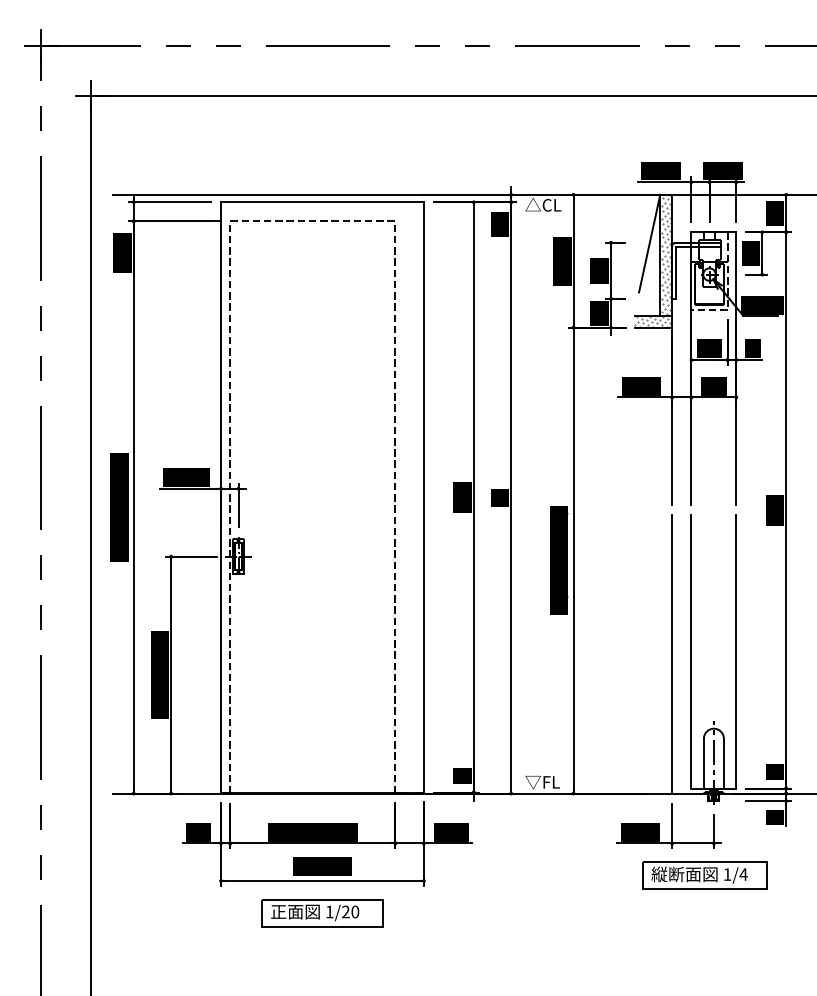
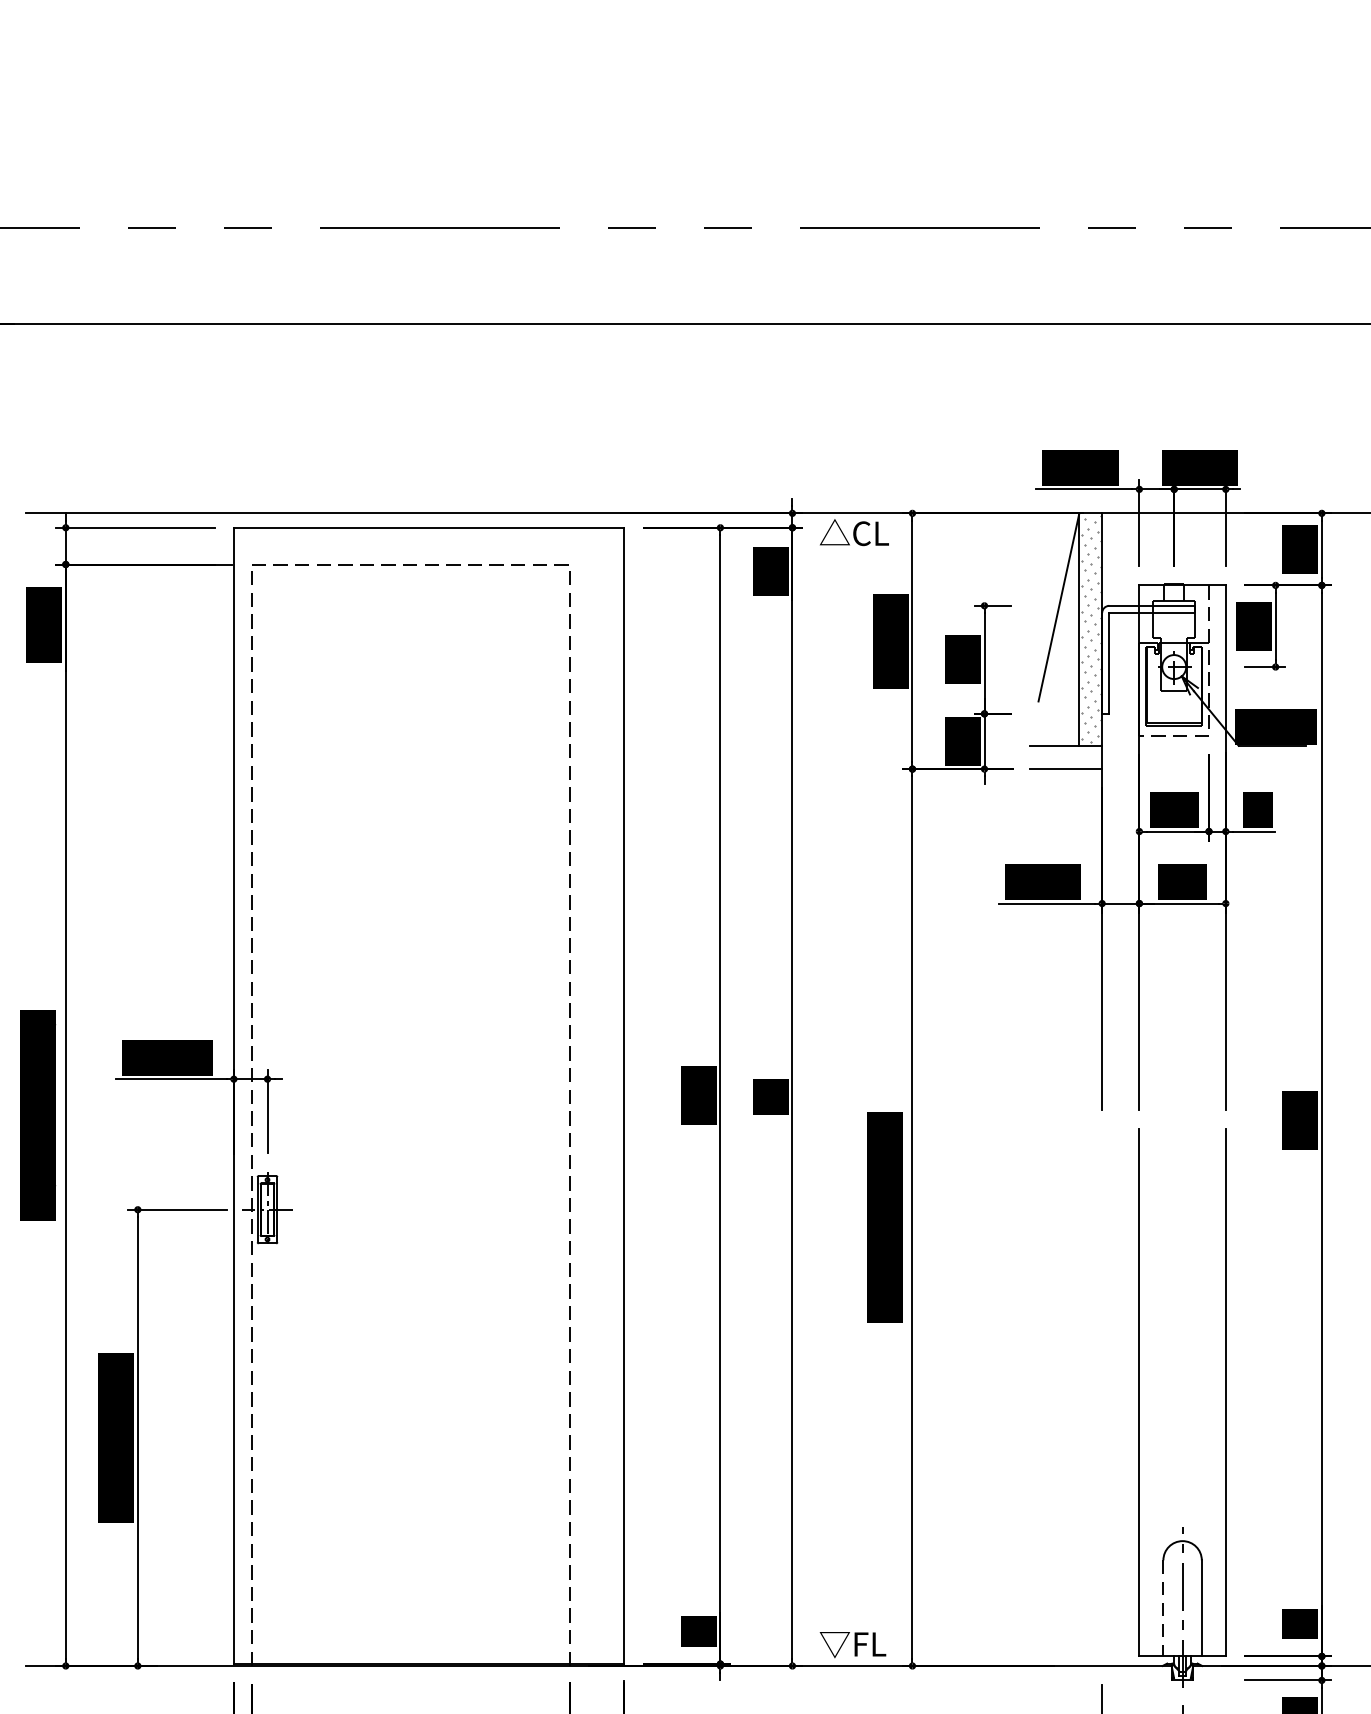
hatch: (652, 321) -> (1064, 757), removed
line: (672, 653) -> (1102, 1396), removed
line: (703, 763) -> (1162, 1608), solid -> dashed

